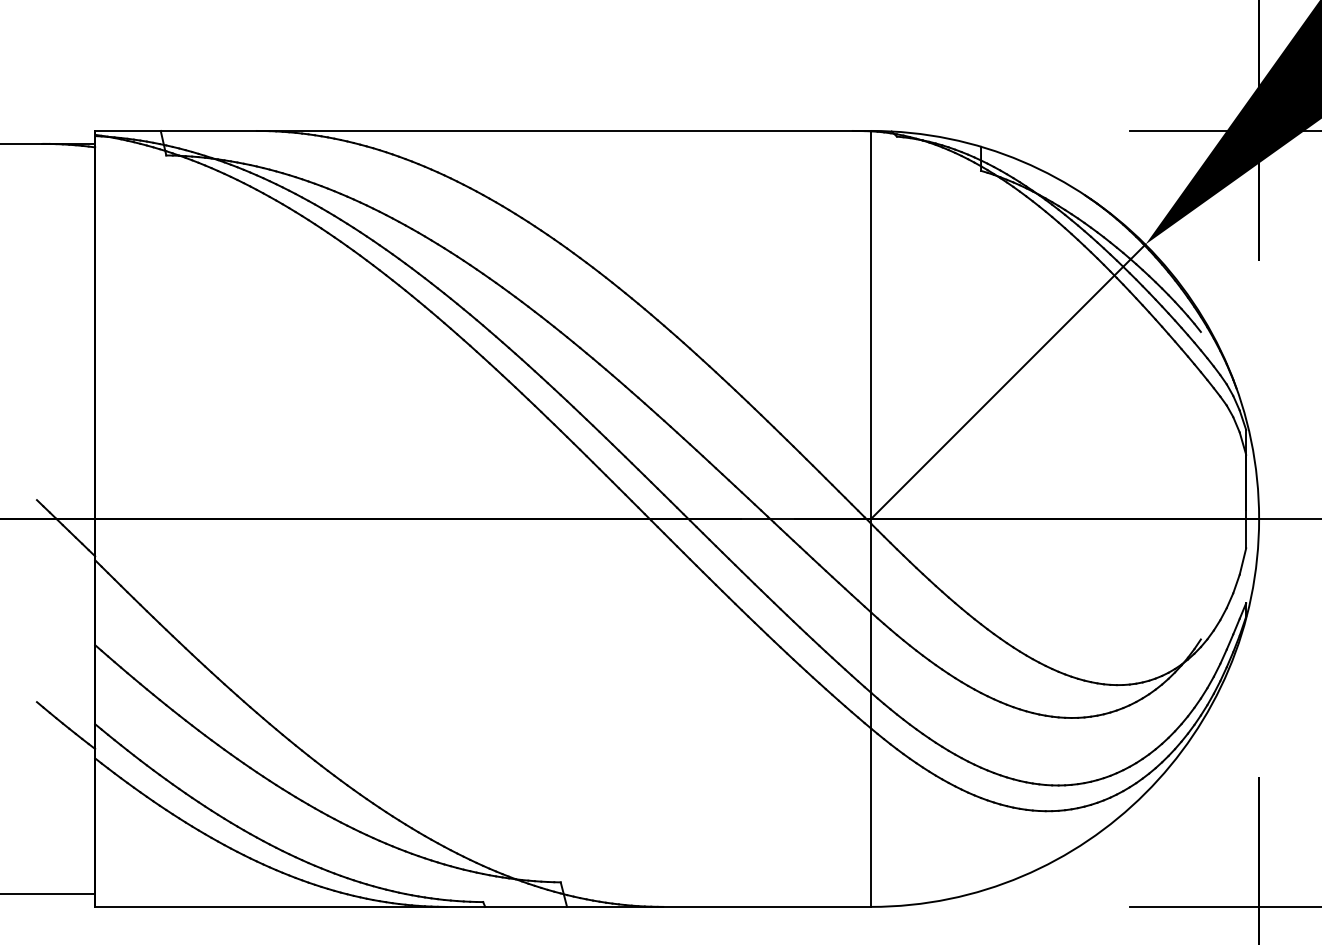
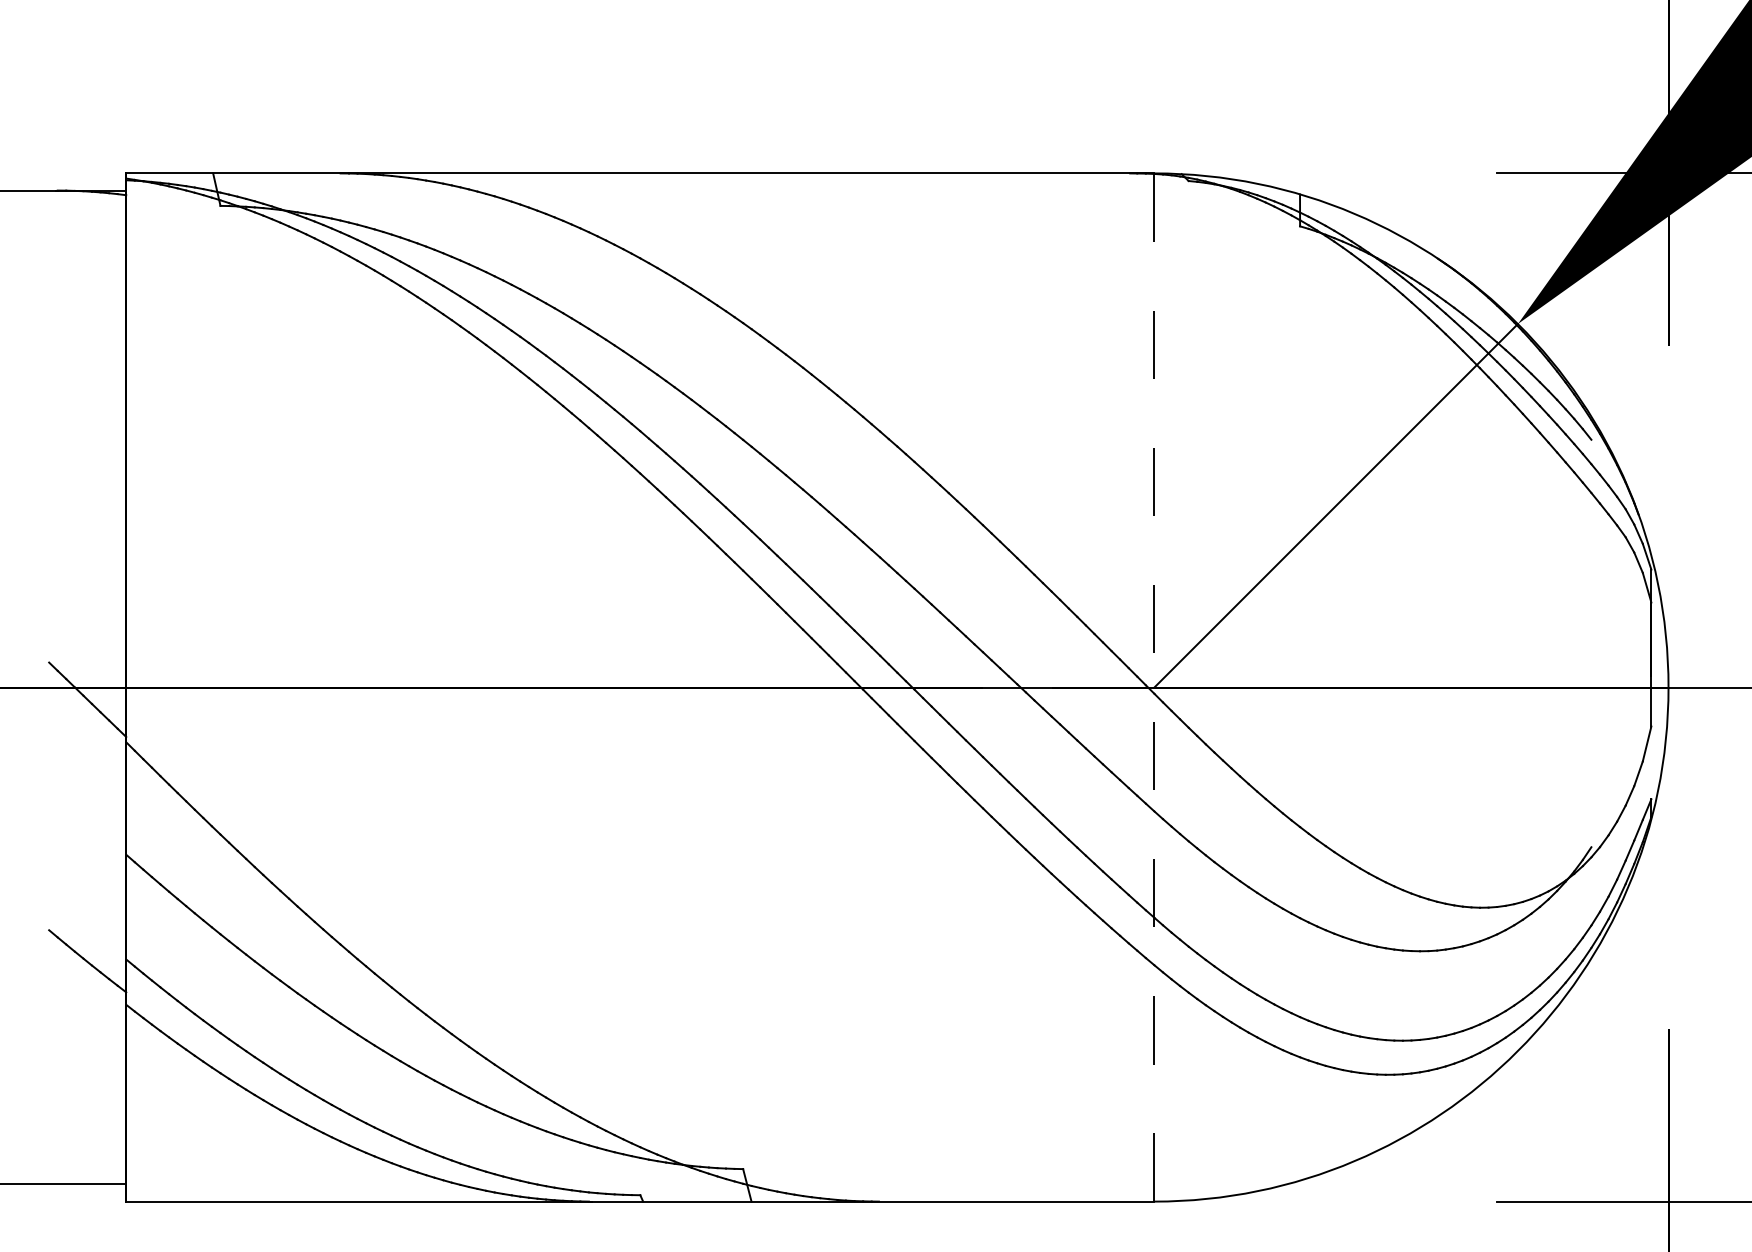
line: (871, 518) -> (1154, 687), solid -> dashed

